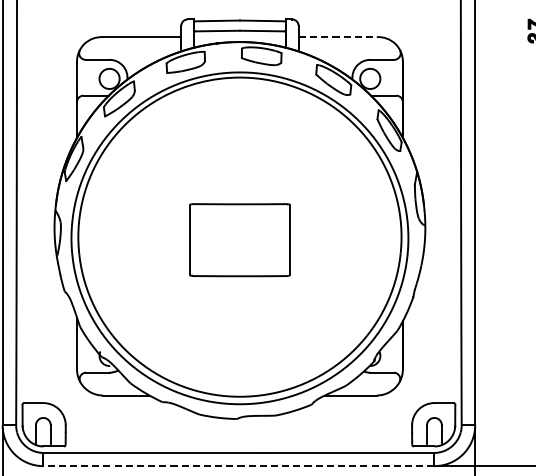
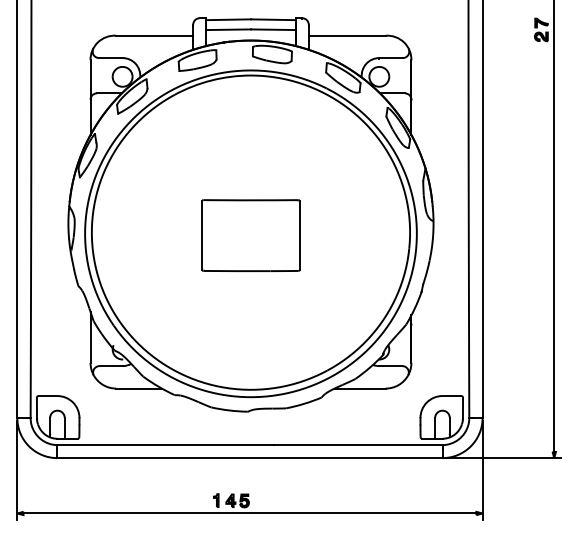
line: (337, 36) -> (347, 35), dashed -> solid
line: (238, 466) -> (249, 458), dashed -> solid

